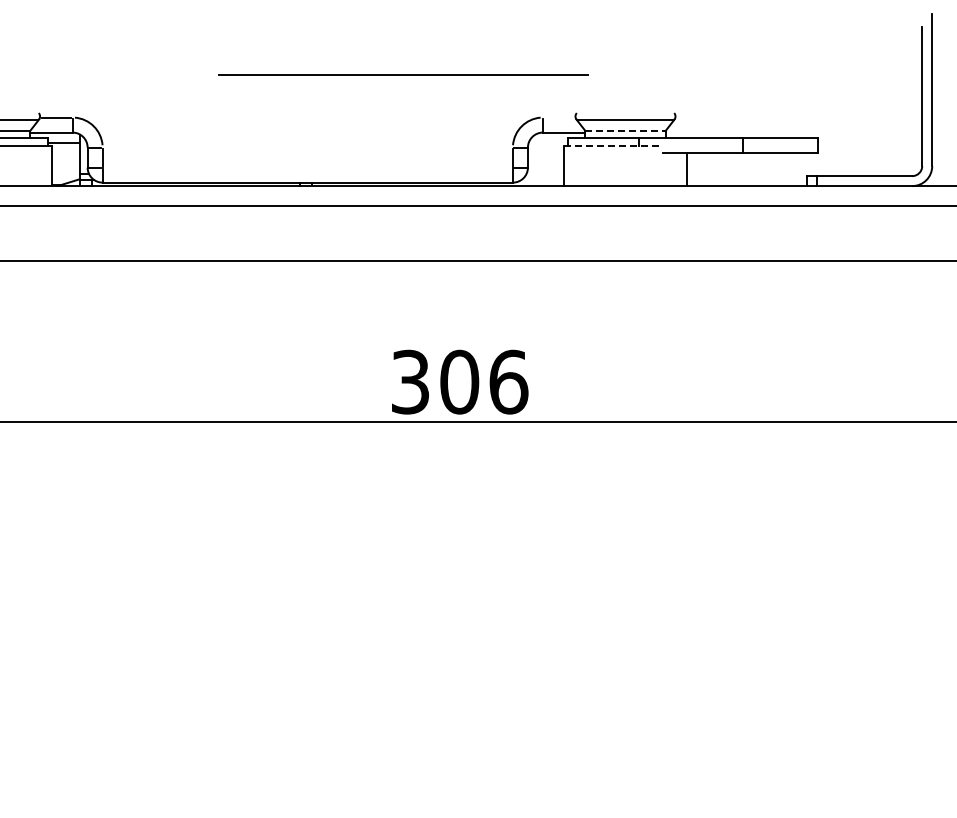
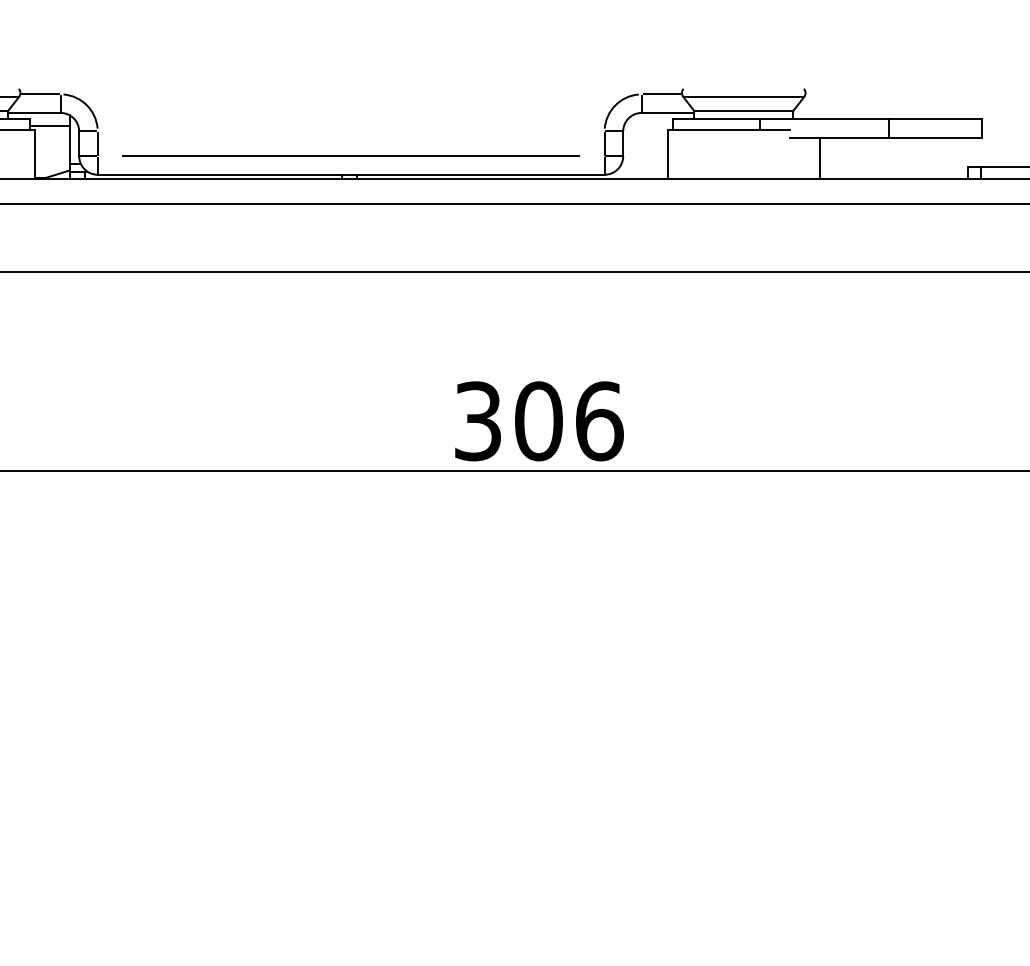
line: (403, 74) -> (350, 156), moved
line: (558, 117) -> (660, 94), added
line: (626, 131) -> (744, 111), dashed -> solid
line: (613, 146) -> (728, 130), dashed -> solid

